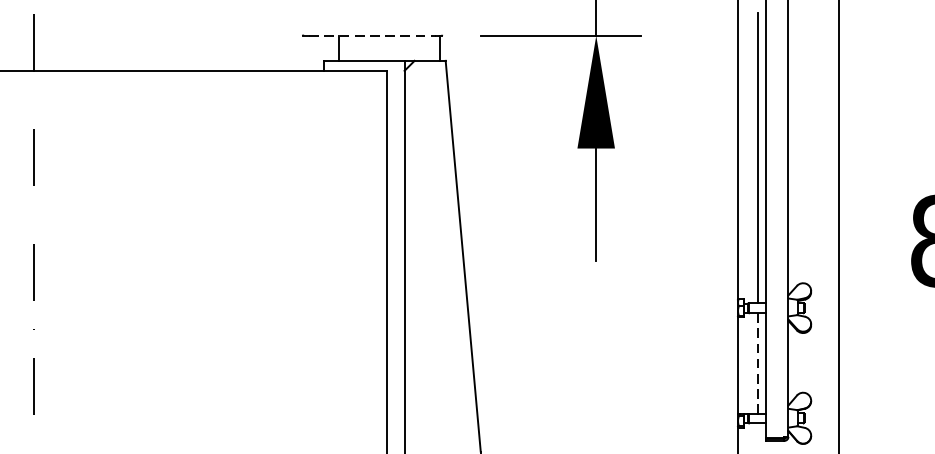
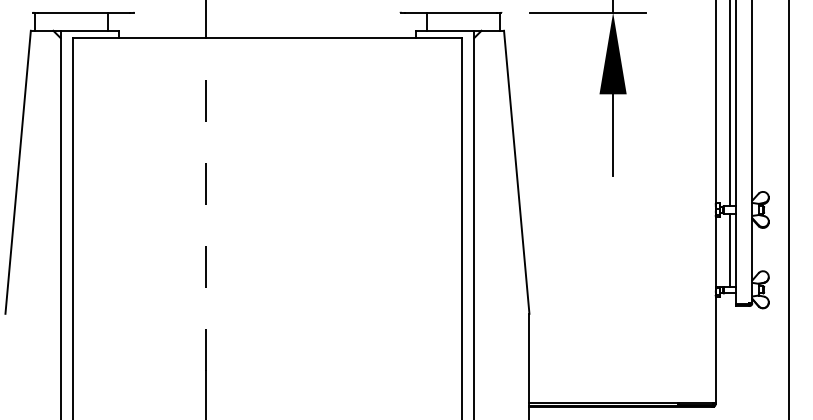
line: (373, 35) -> (451, 12), dashed -> solid
line: (758, 364) -> (730, 250), dashed -> solid

